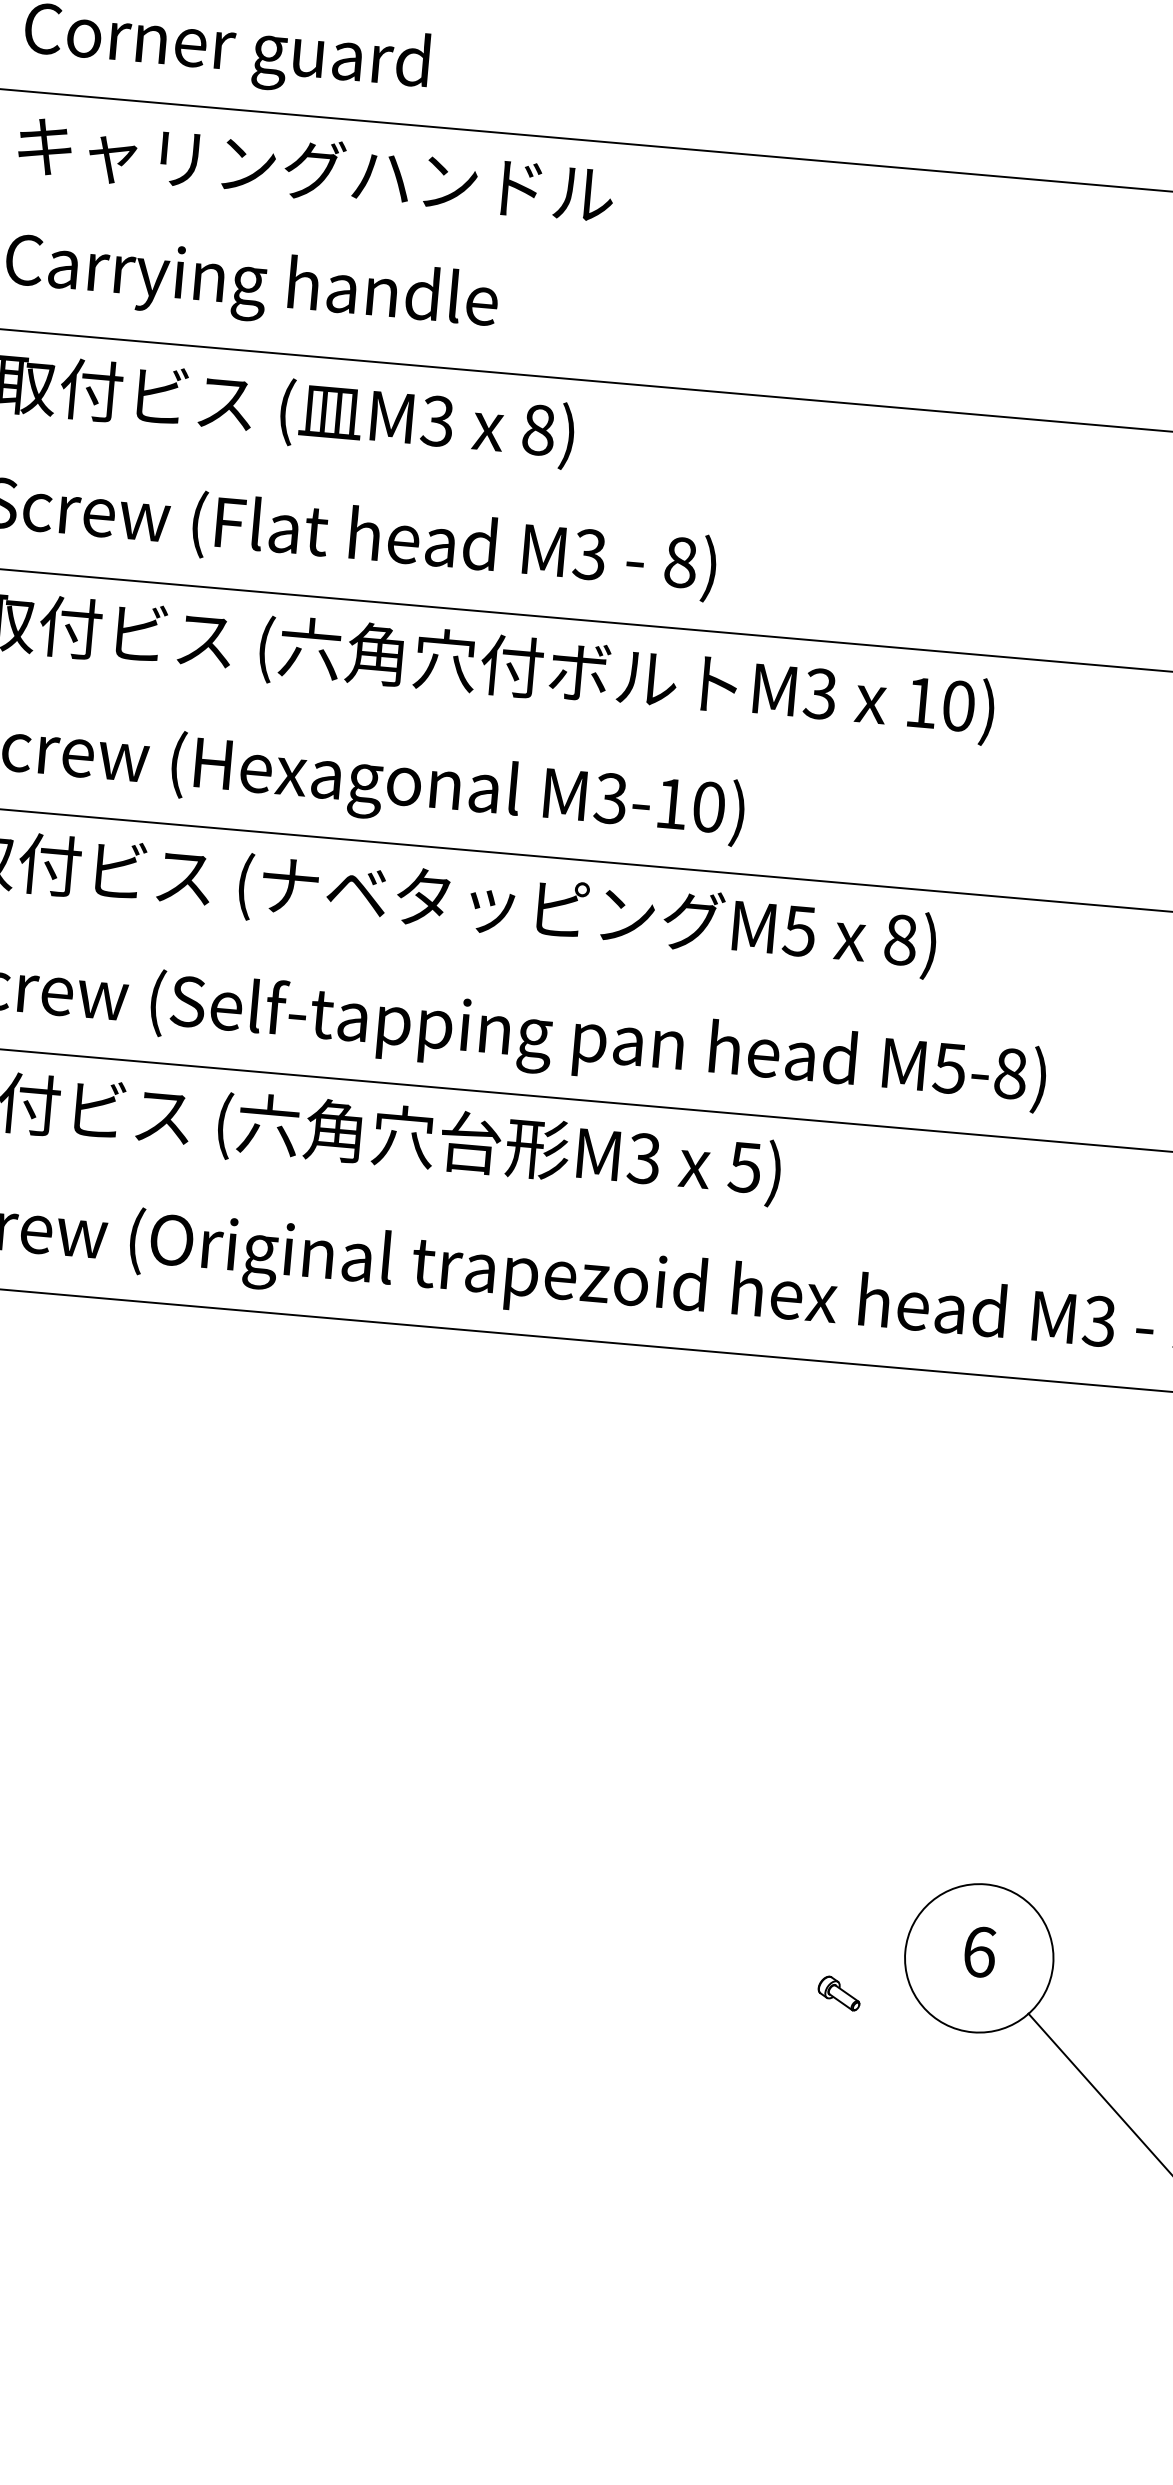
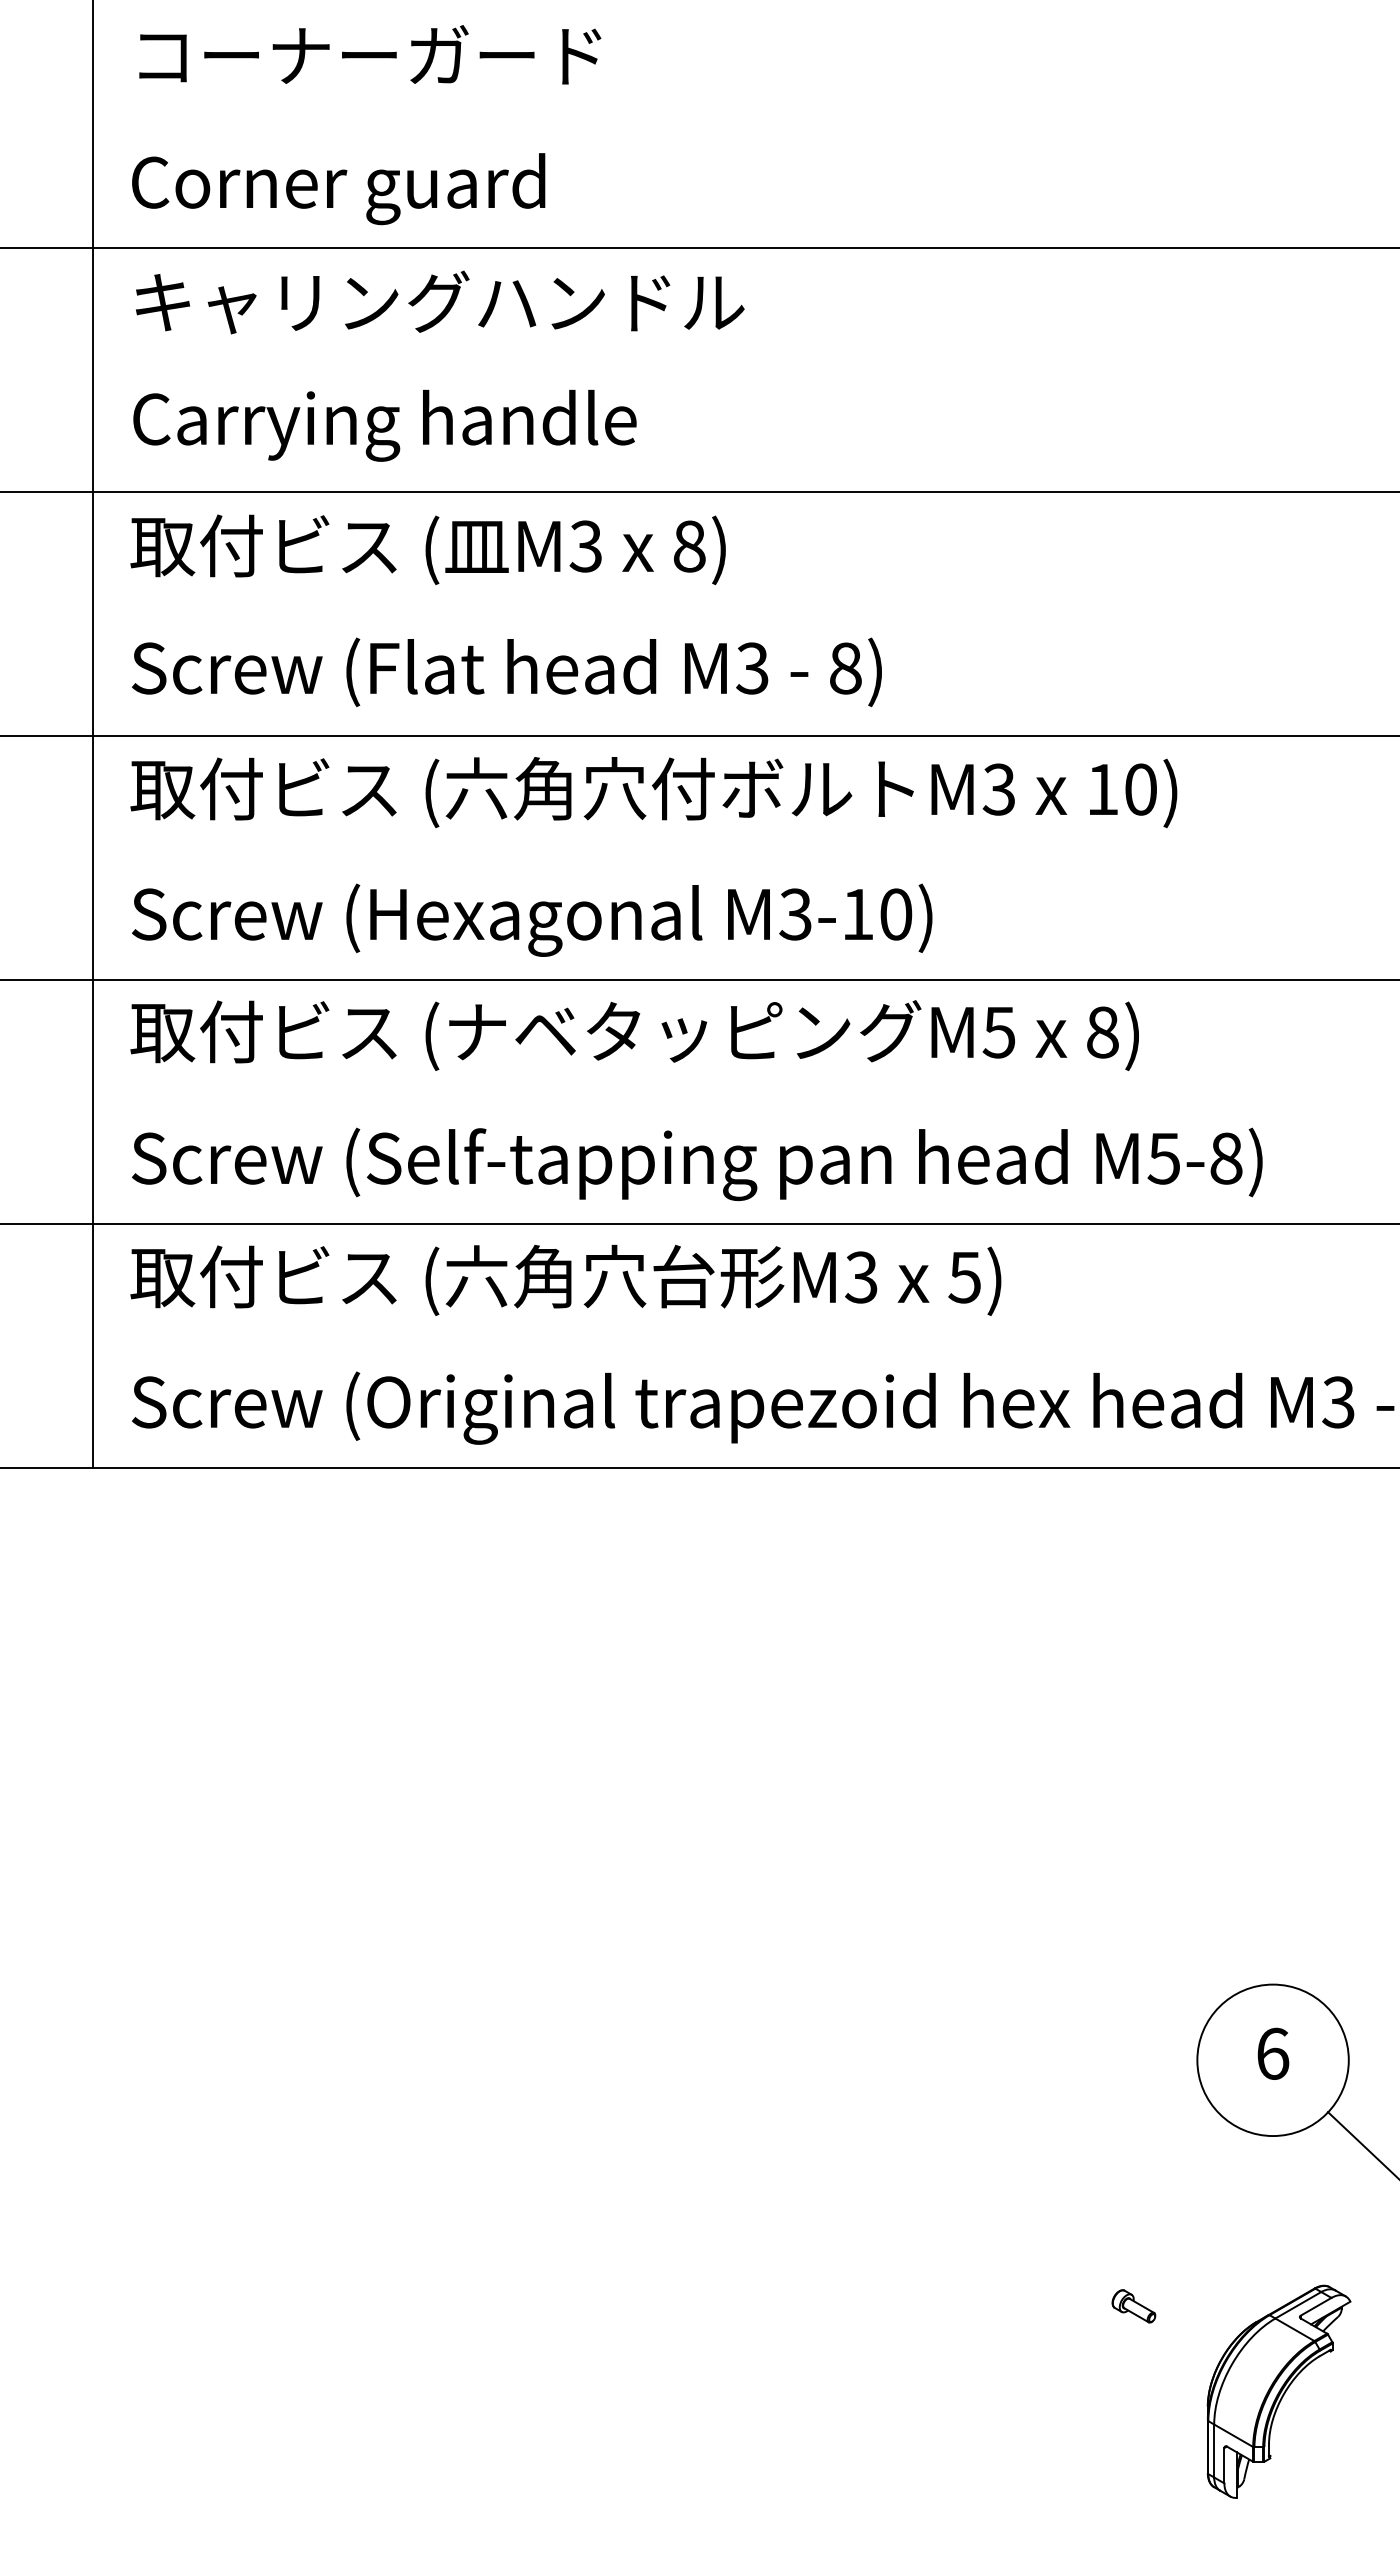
part: (838, 1993) -> (1133, 2306), moved
part: (956, 2282) -> (1278, 2391), added

